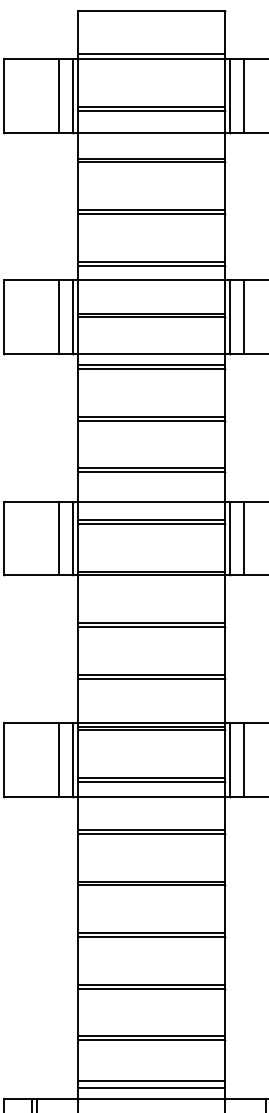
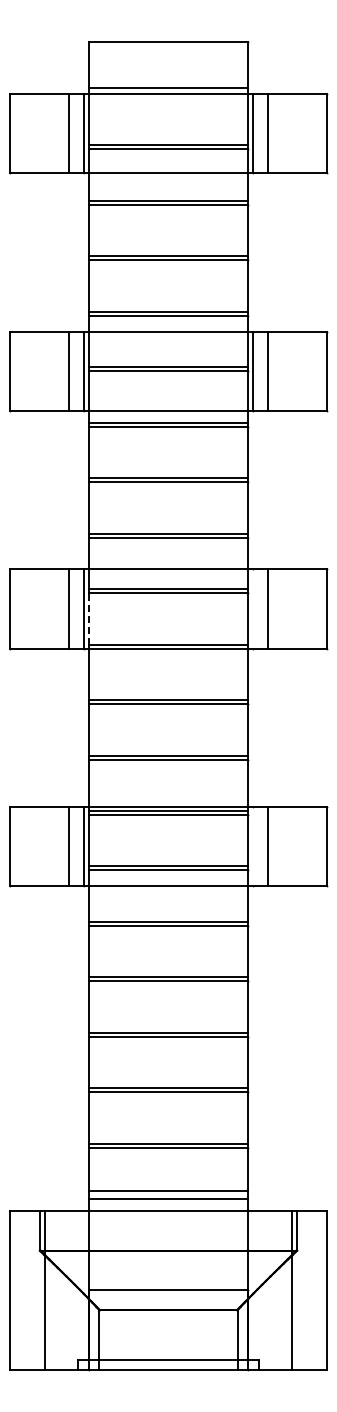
line: (229, 538) -> (252, 608), removed
line: (78, 547) -> (89, 618), solid -> dashed
line: (229, 759) -> (252, 846), removed

